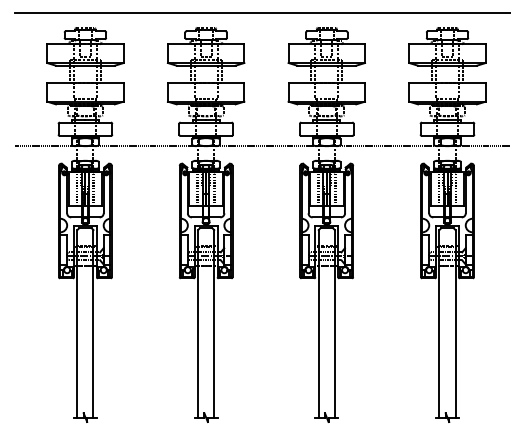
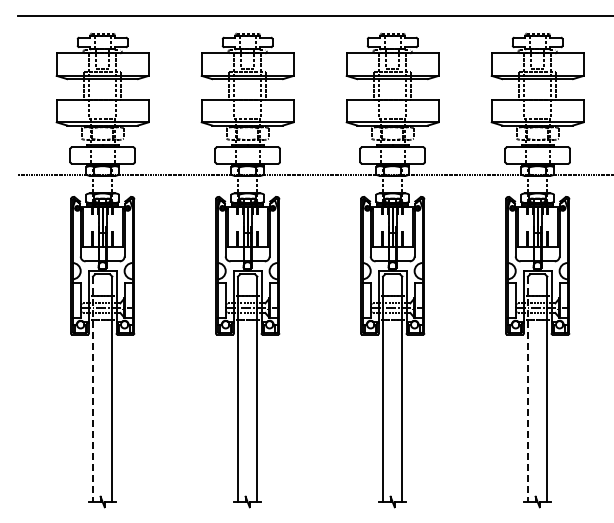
line: (77, 324) -> (93, 389), solid -> dashed
line: (439, 324) -> (528, 389), solid -> dashed

